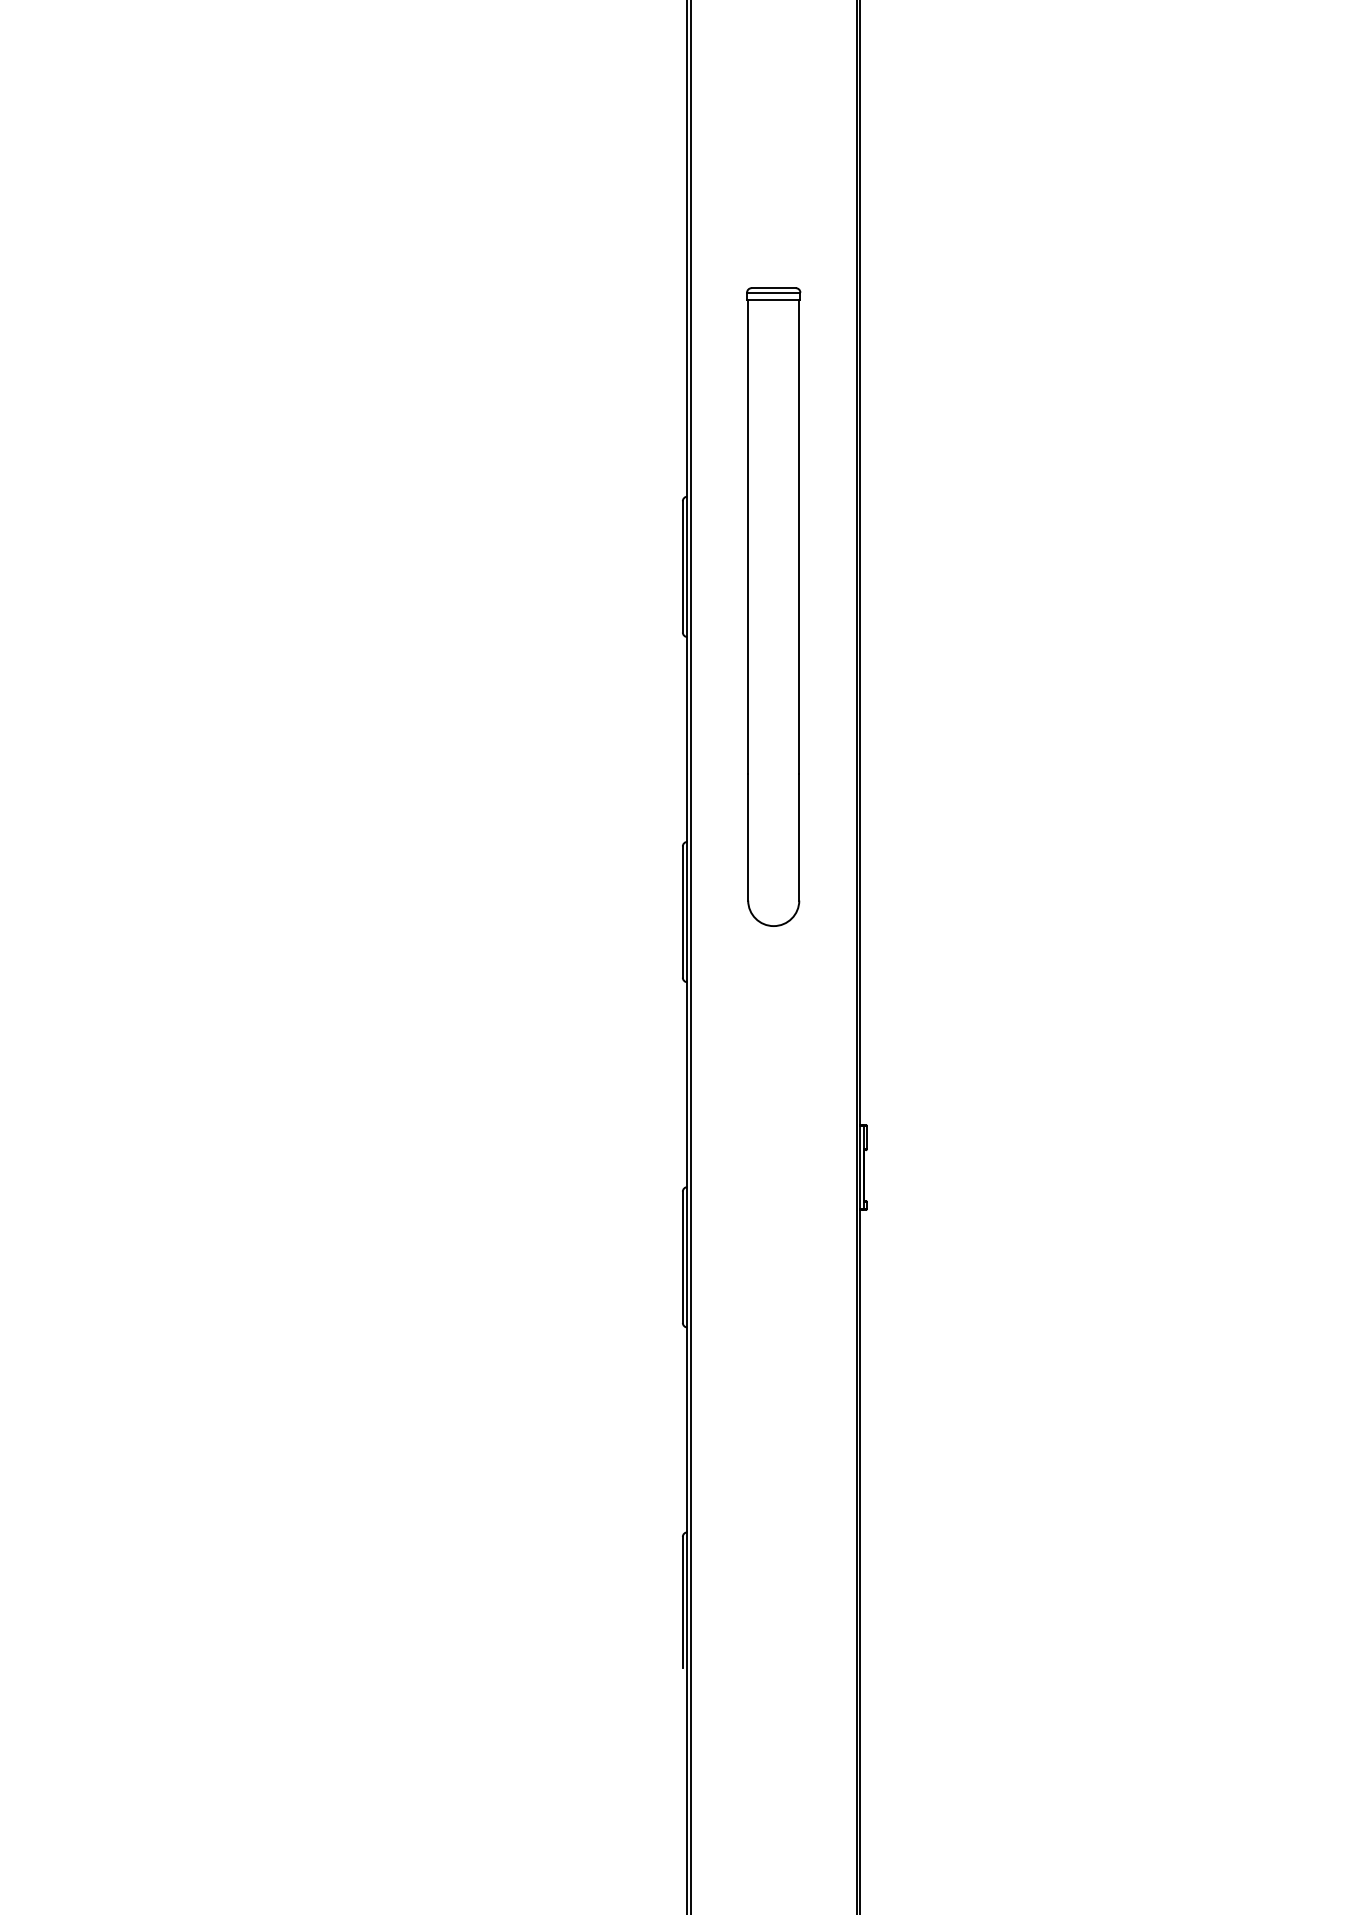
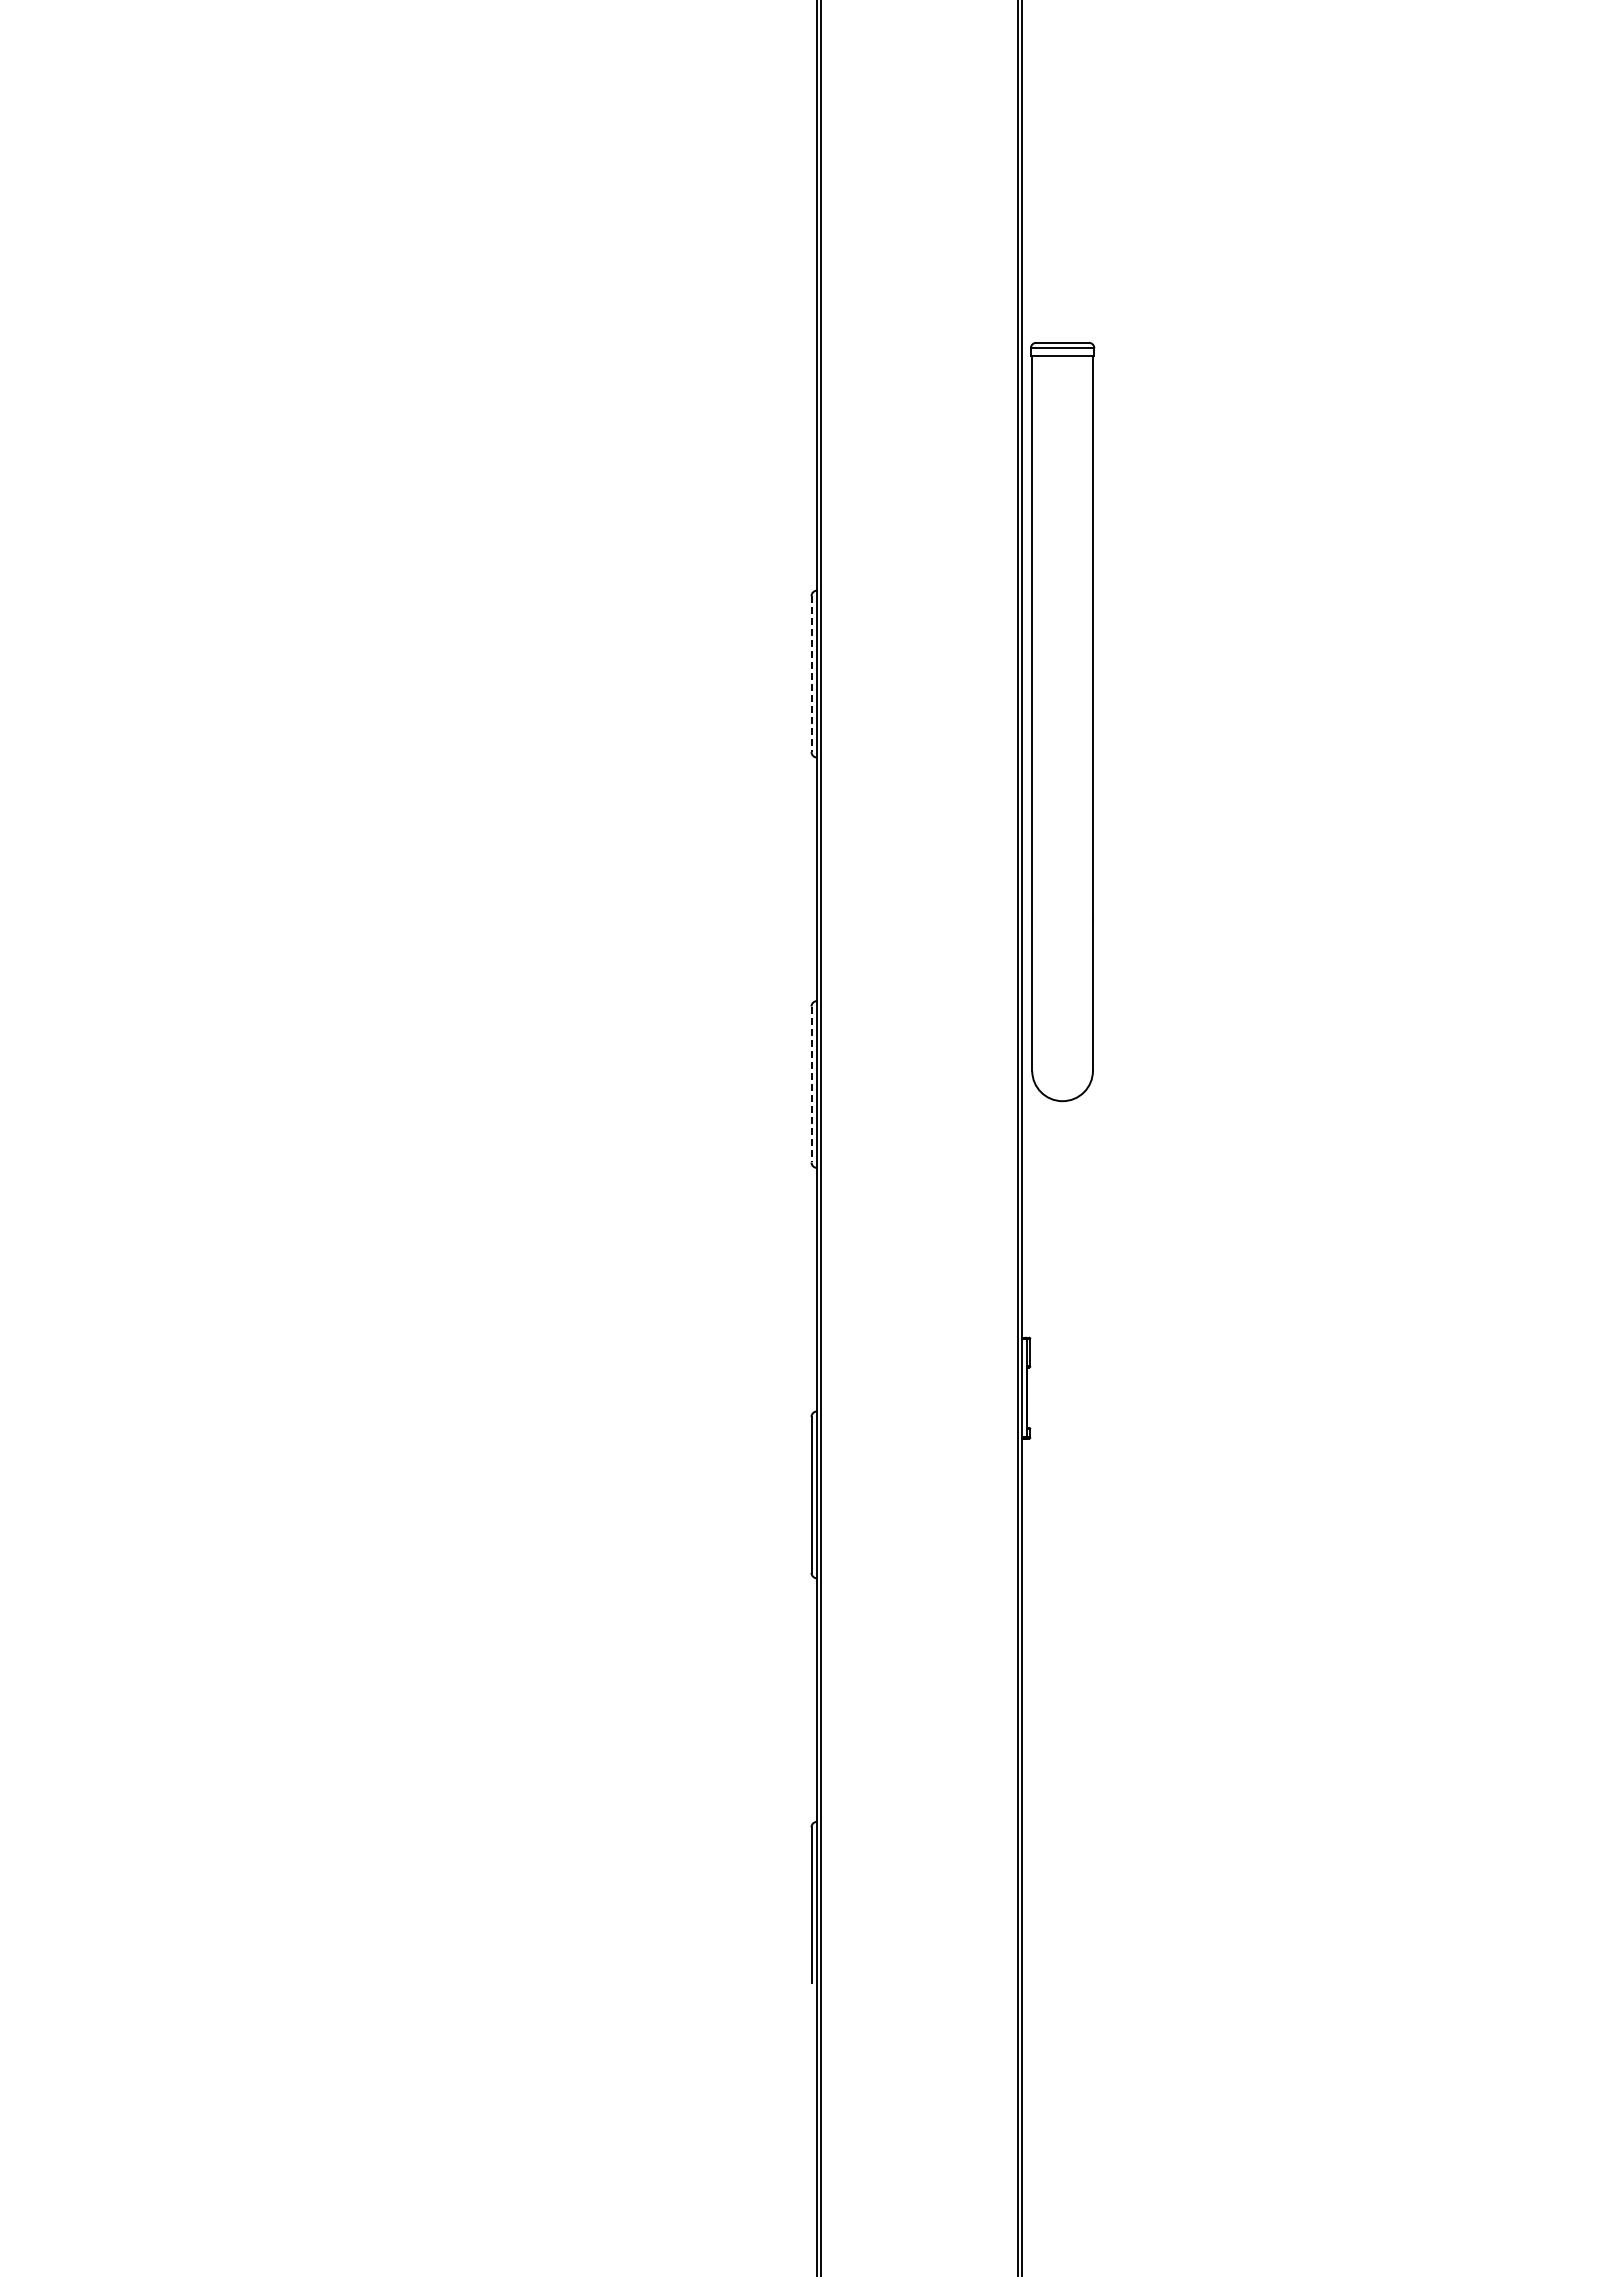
line: (682, 567) -> (811, 674), solid -> dashed
part: (773, 606) -> (1062, 721), moved
line: (682, 912) -> (811, 1084), solid -> dashed

